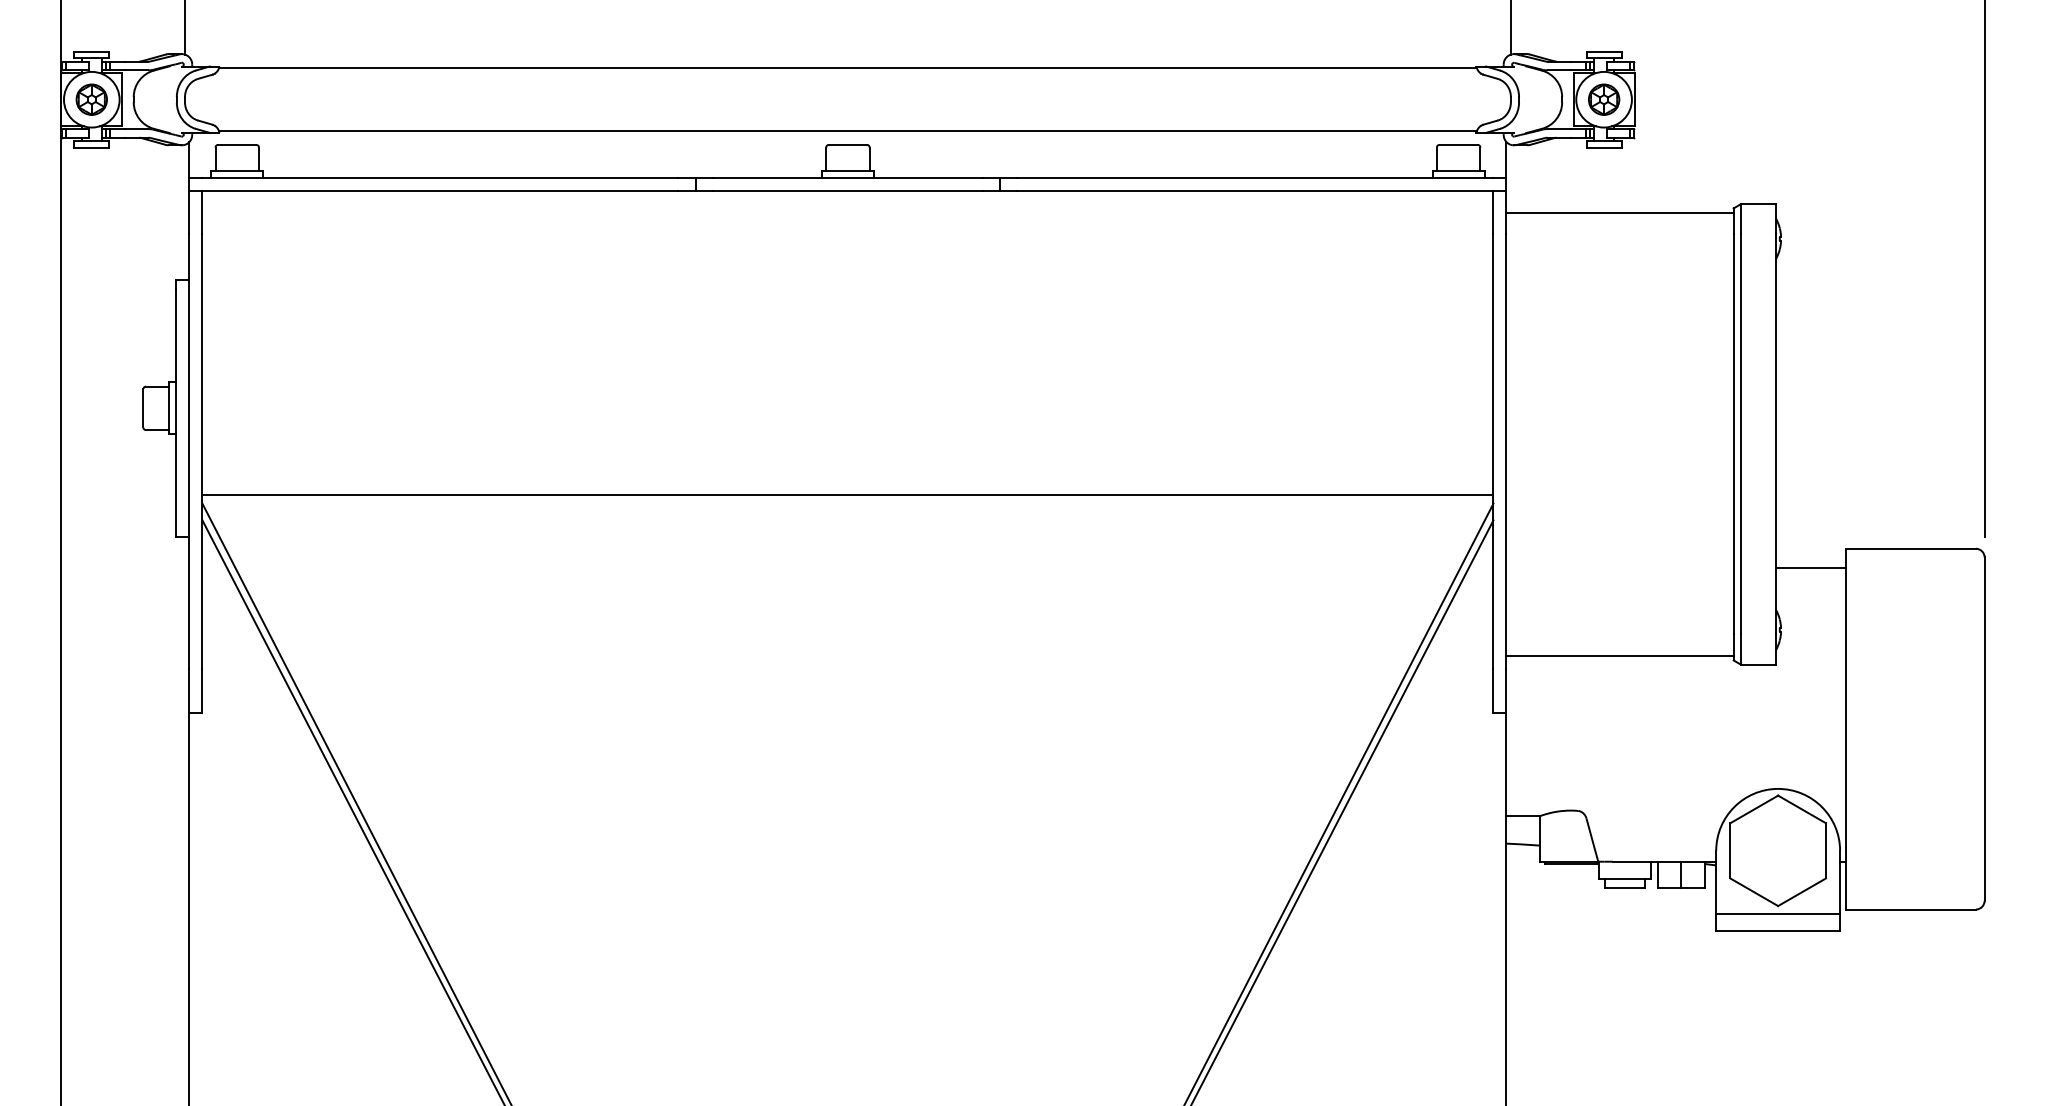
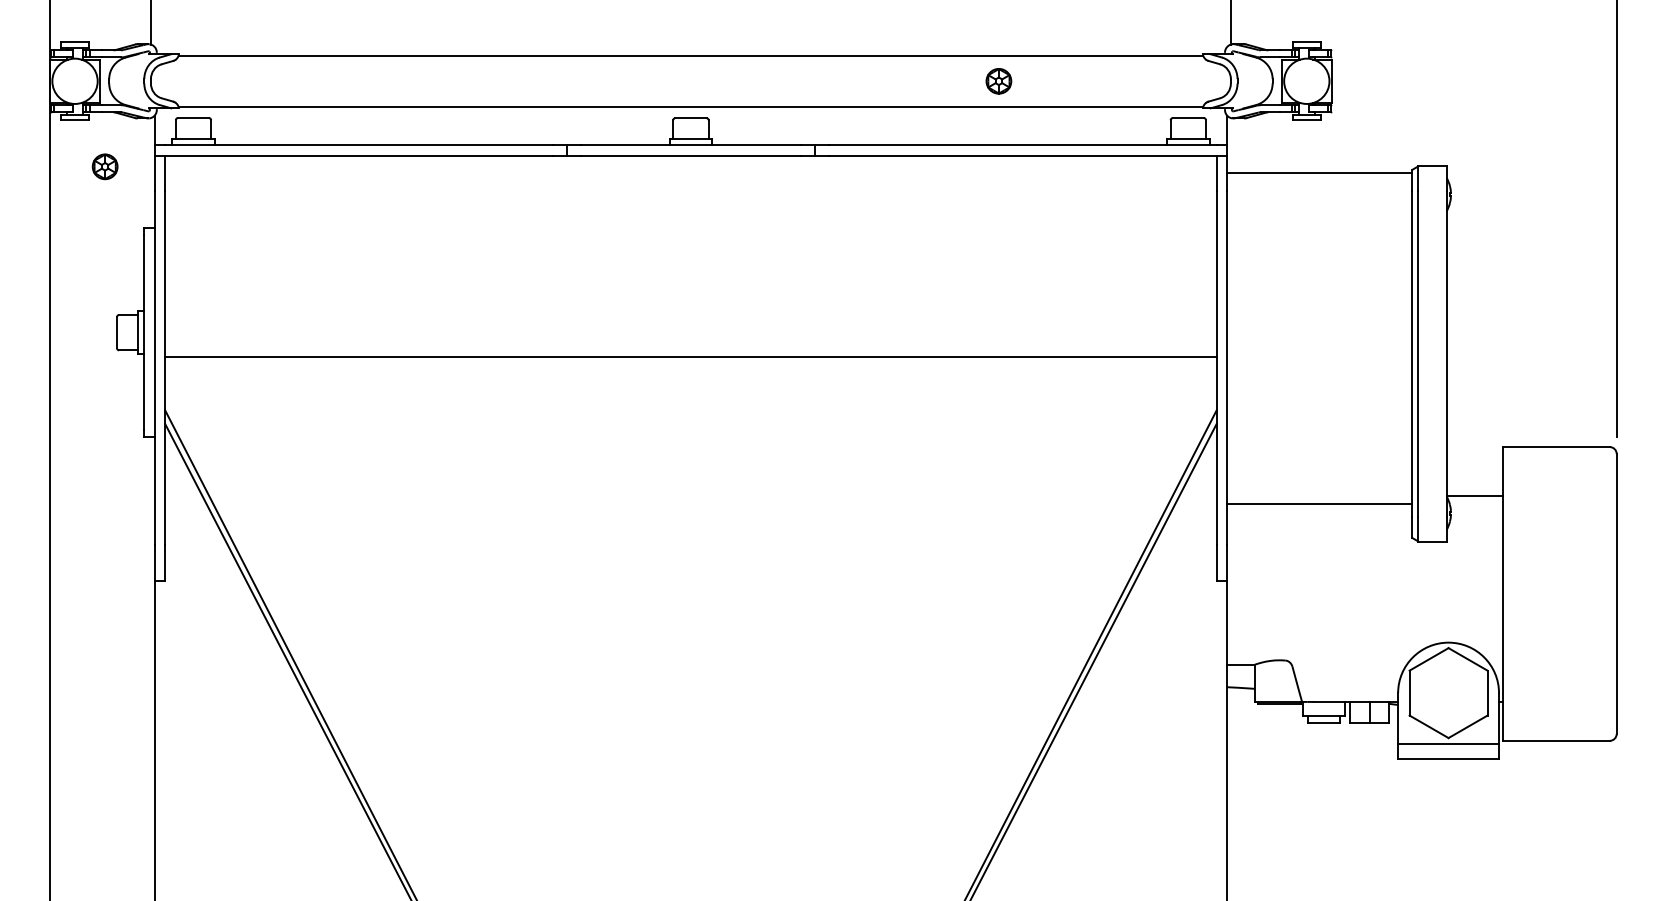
part: (91, 99) -> (104, 166), moved
part: (1604, 99) -> (999, 81), moved
line: (847, 495) -> (690, 357), moved
line: (1810, 568) -> (1474, 496), moved
line: (1619, 656) -> (1319, 504), moved

